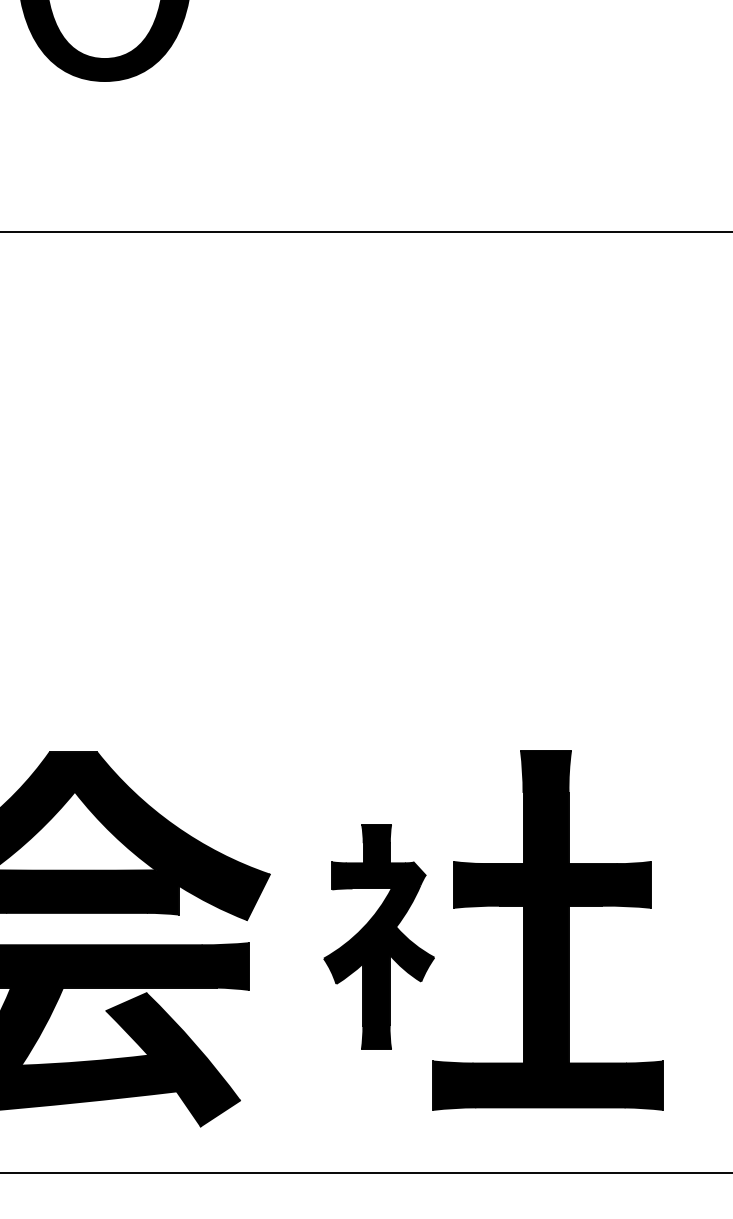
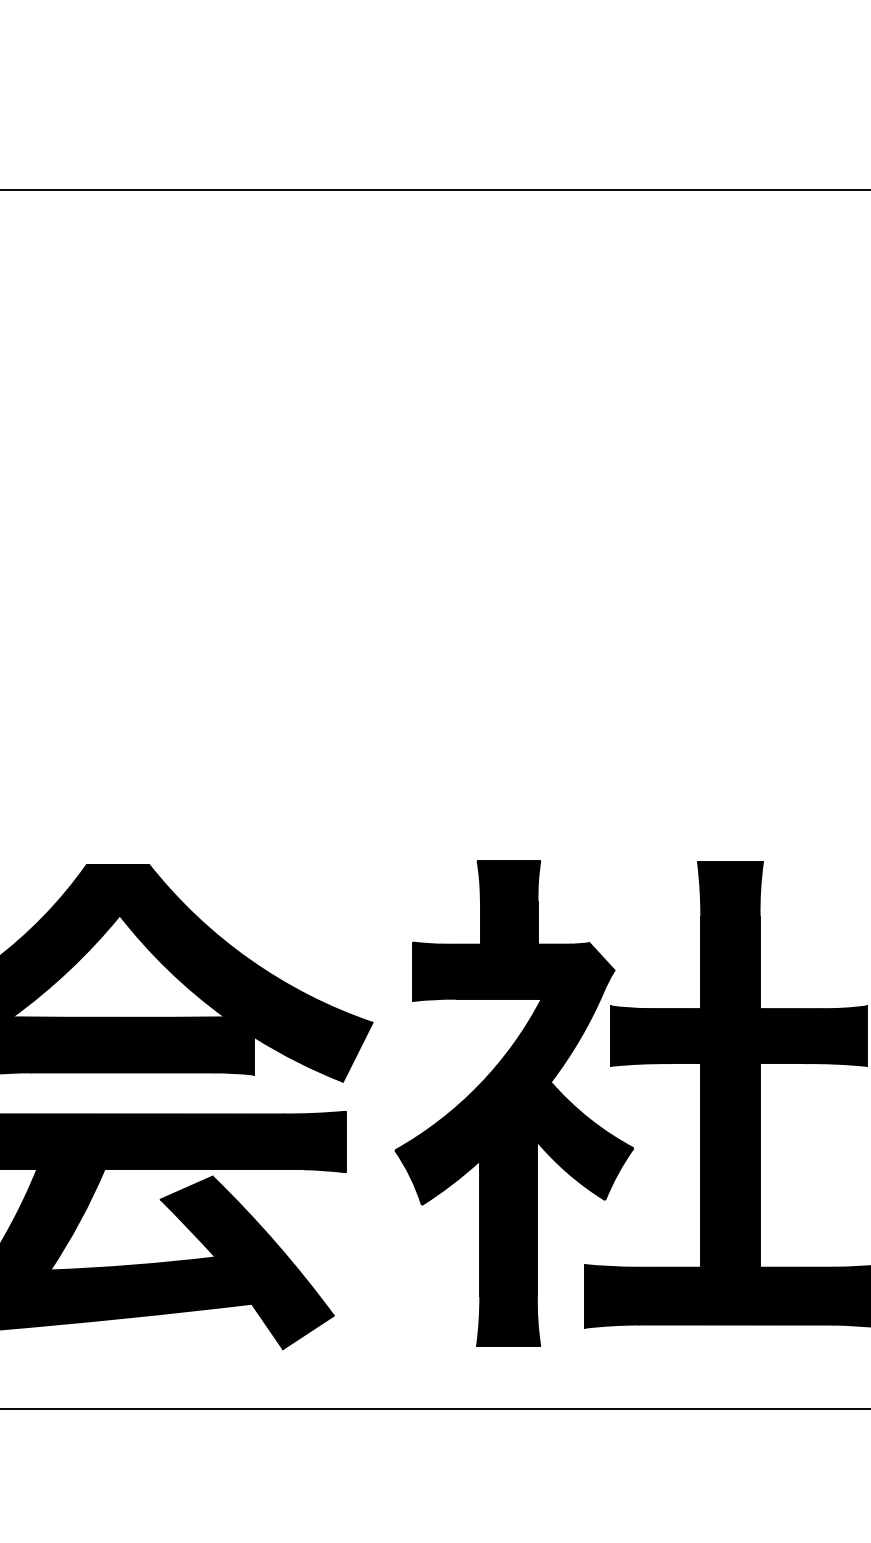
part: (378, 936) -> (513, 1103), size x1.67

